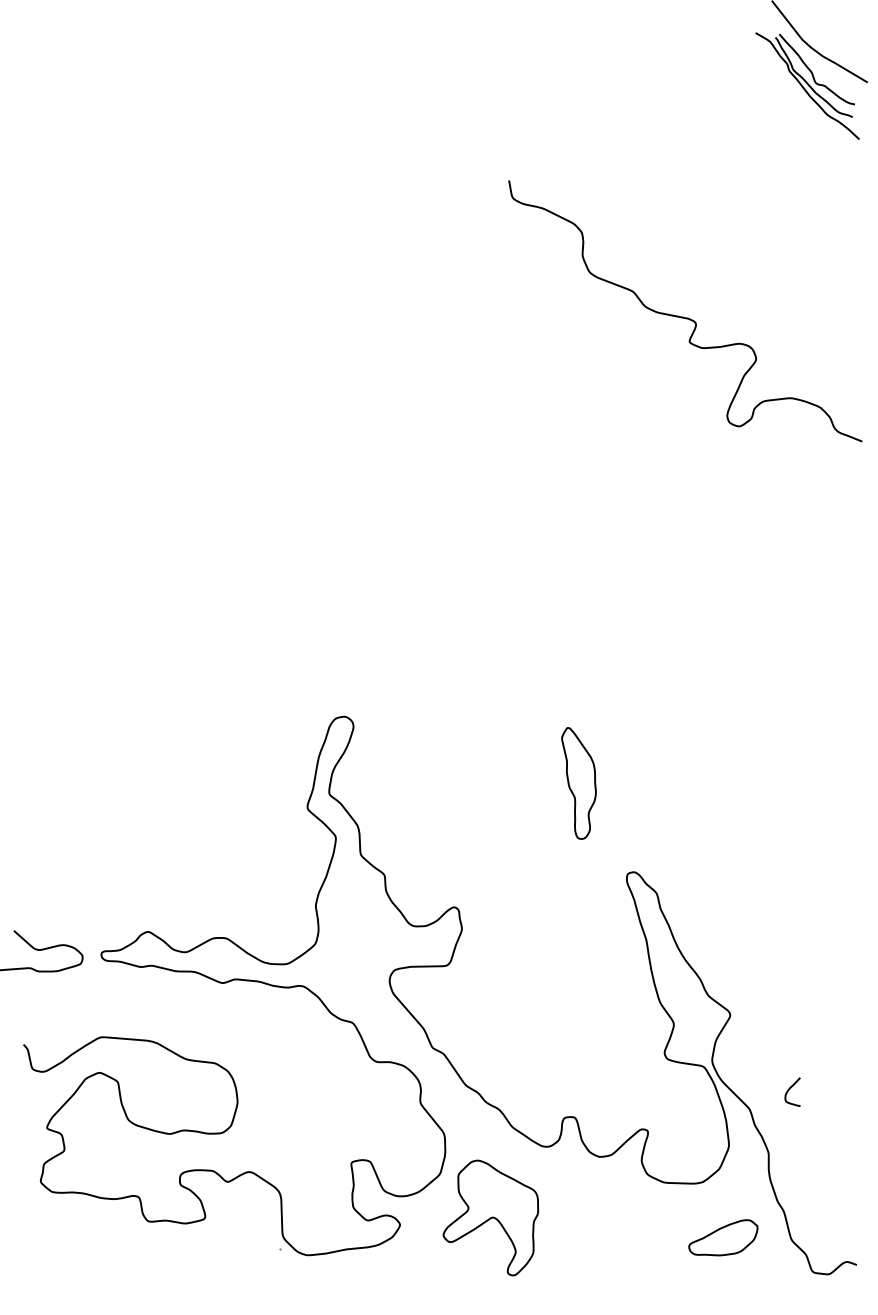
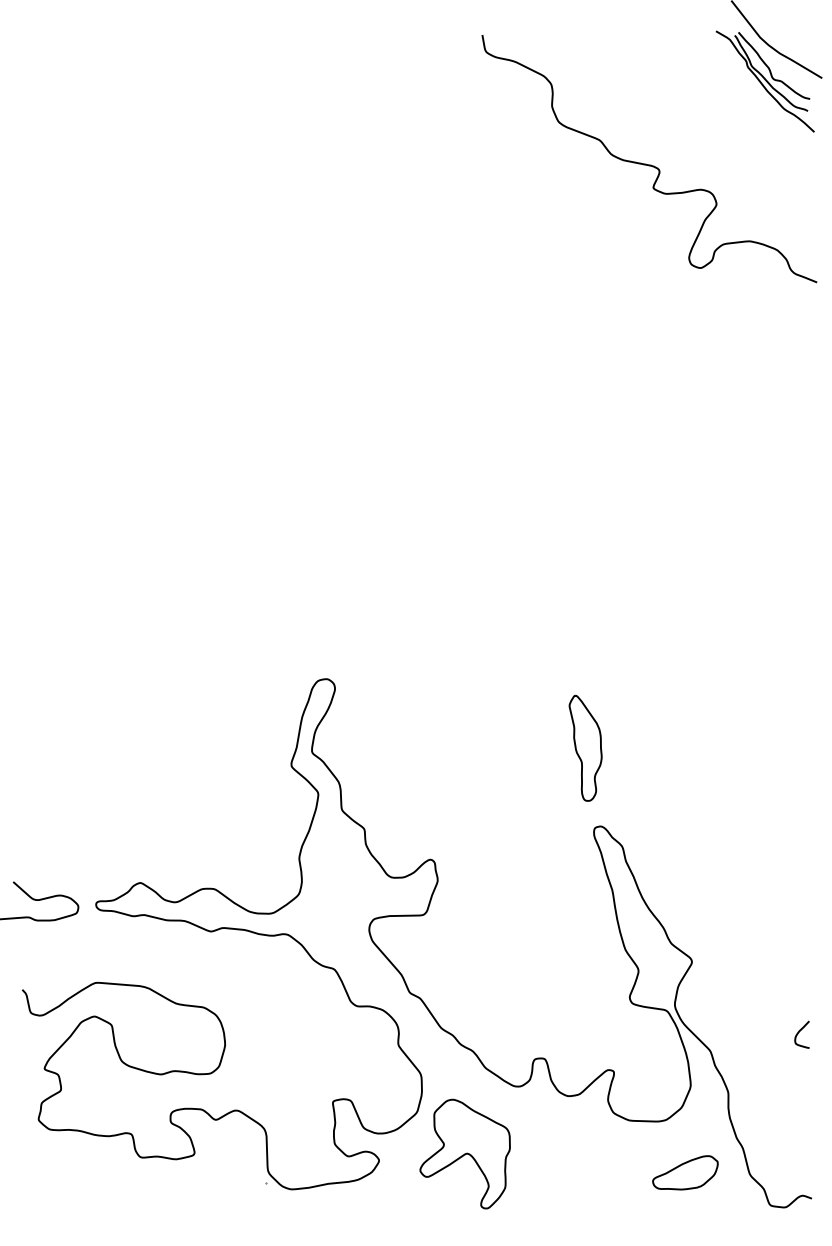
curve: (682, 316) -> (646, 163), moved
part: (578, 782) -> (585, 747), moved
curve: (789, 1089) -> (799, 1032), moved

